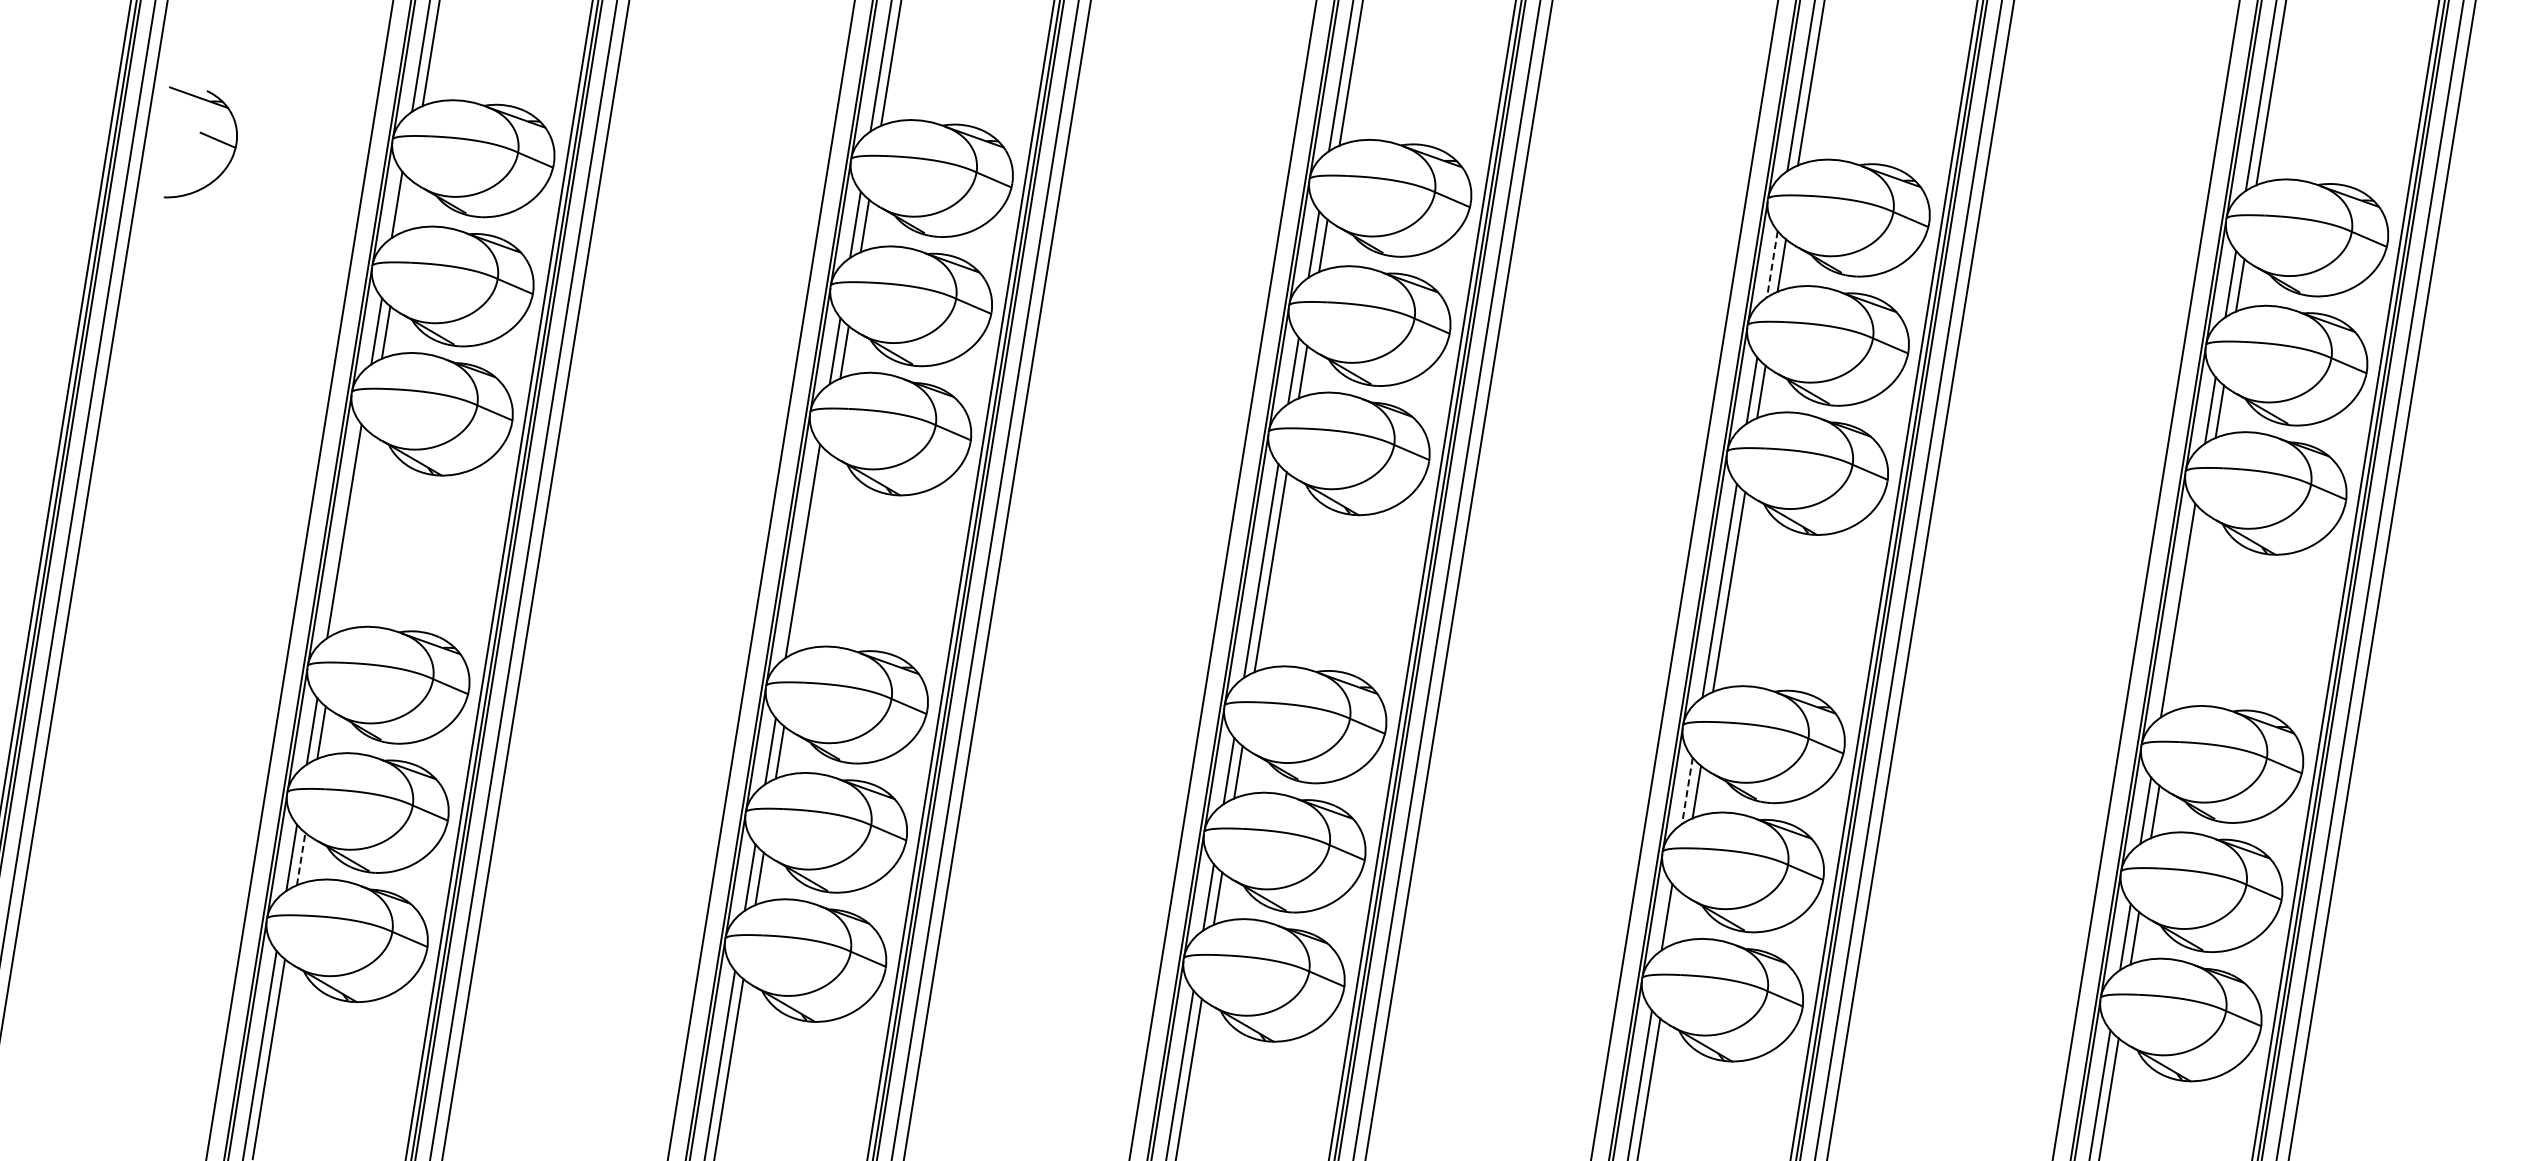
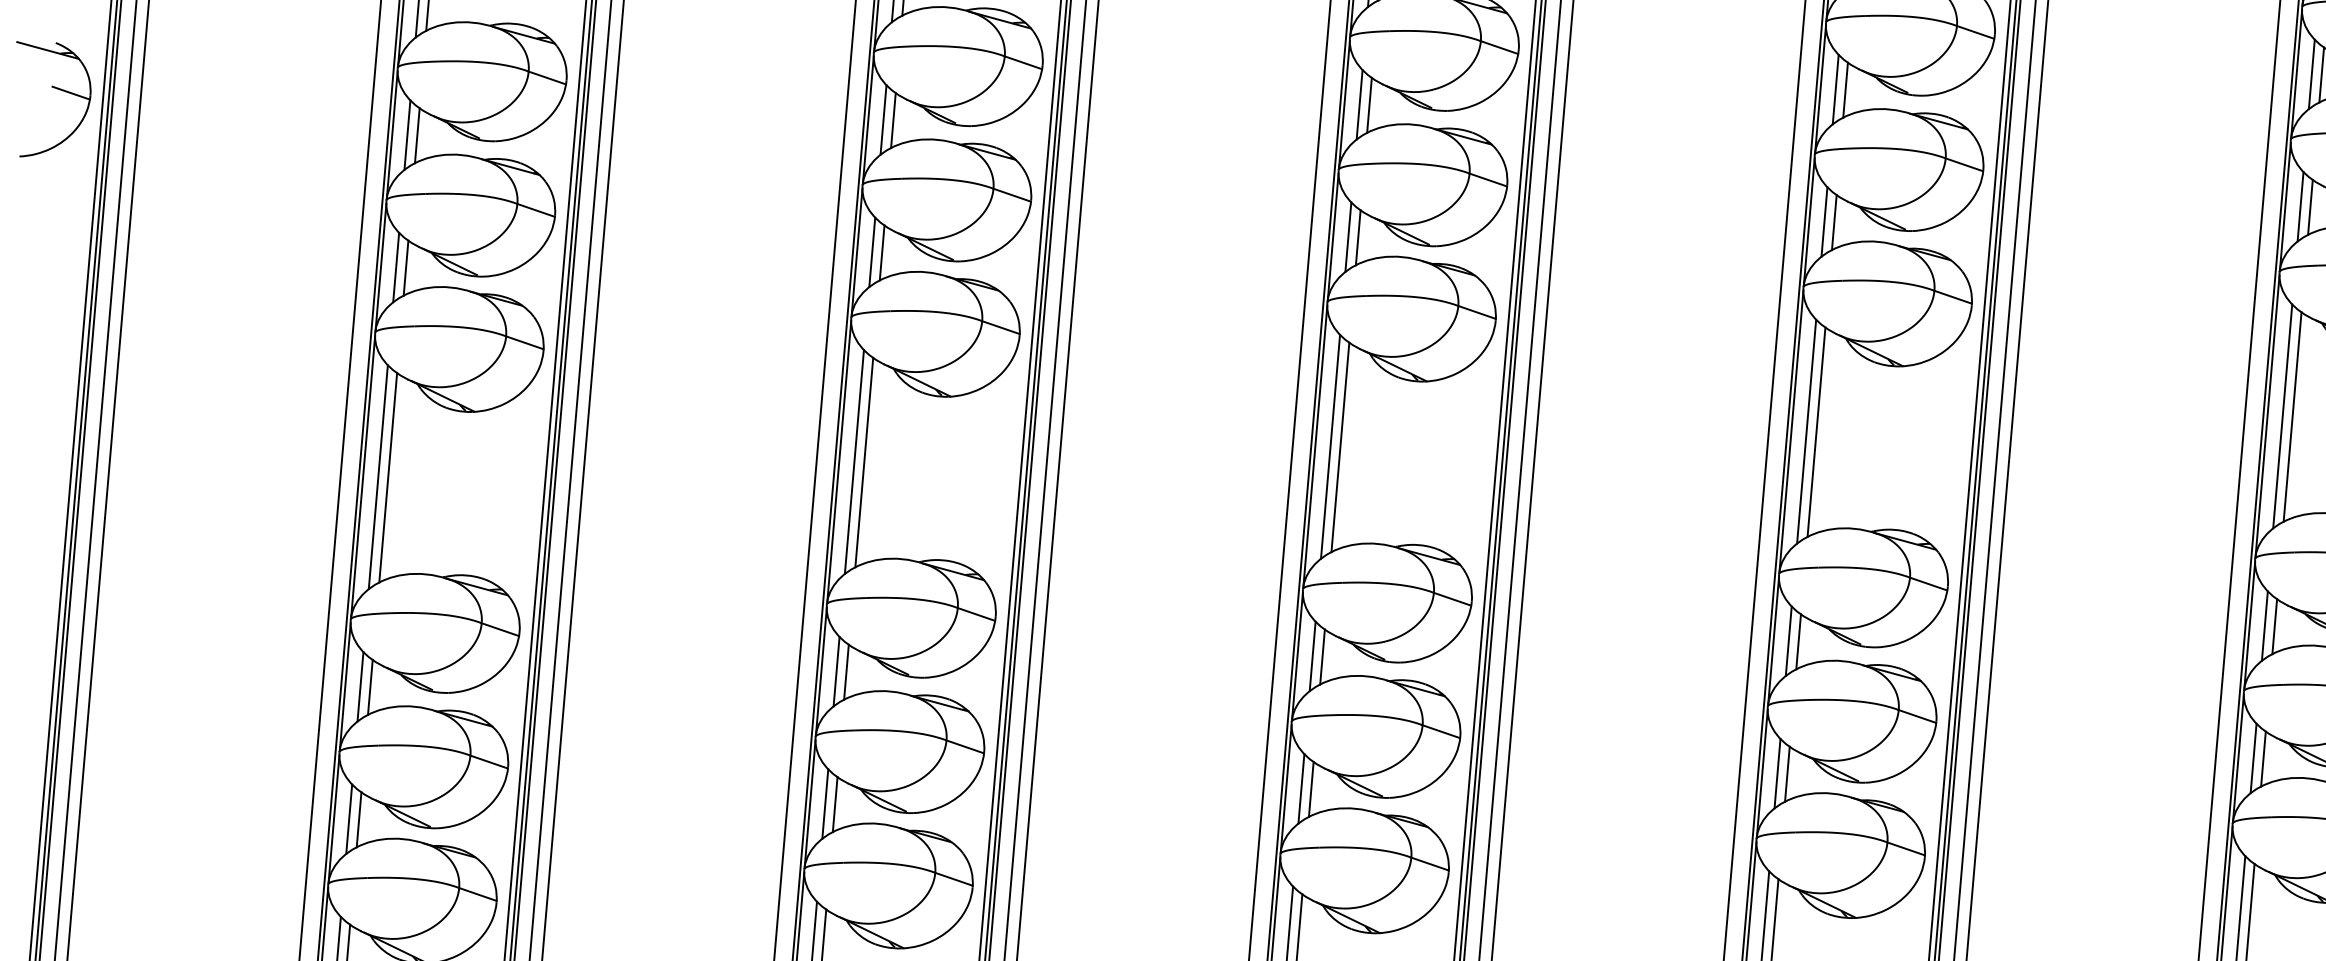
part: (201, 134) -> (53, 88), moved
line: (406, 205) -> (417, 135), added
line: (1772, 264) -> (1835, 89), dashed -> solid
line: (353, 532) -> (387, 477), added
line: (812, 552) -> (864, 462), added
line: (2187, 611) -> (2292, 416), added
line: (1687, 790) -> (1788, 640), dashed -> solid
line: (301, 859) -> (359, 820), dashed -> solid
line: (1676, 918) -> (1787, 774), added

